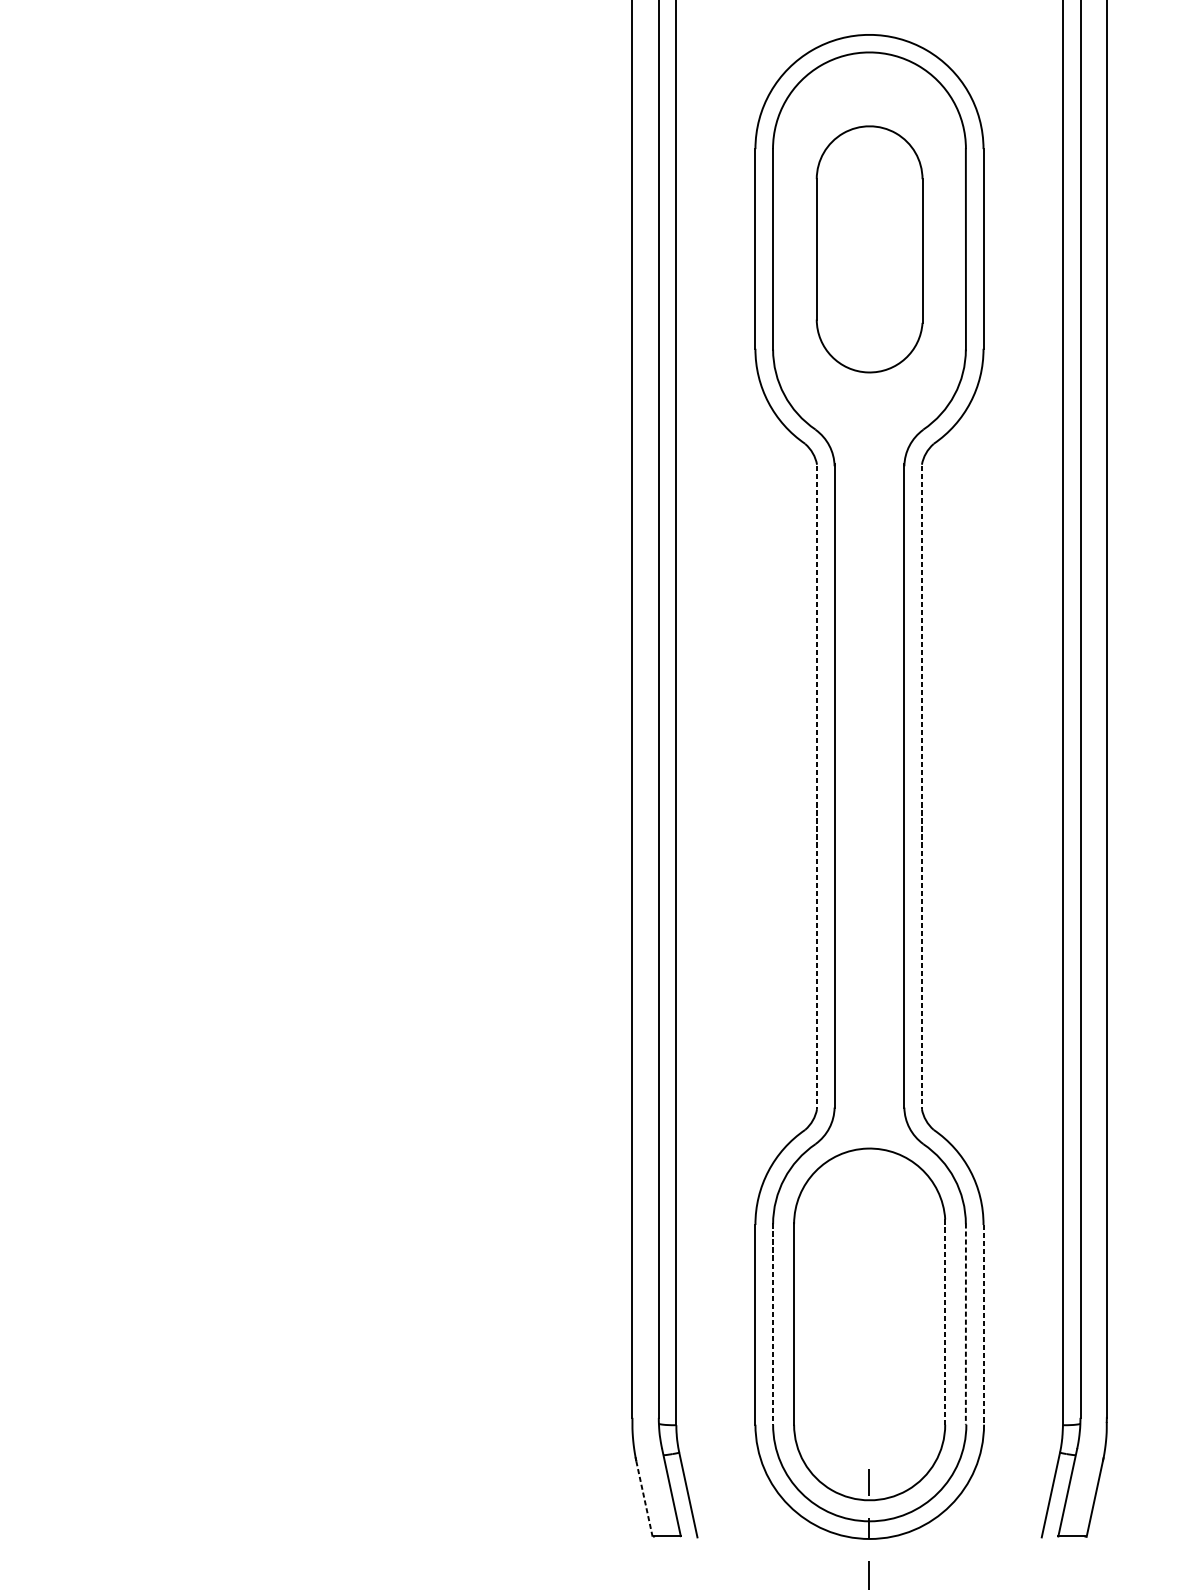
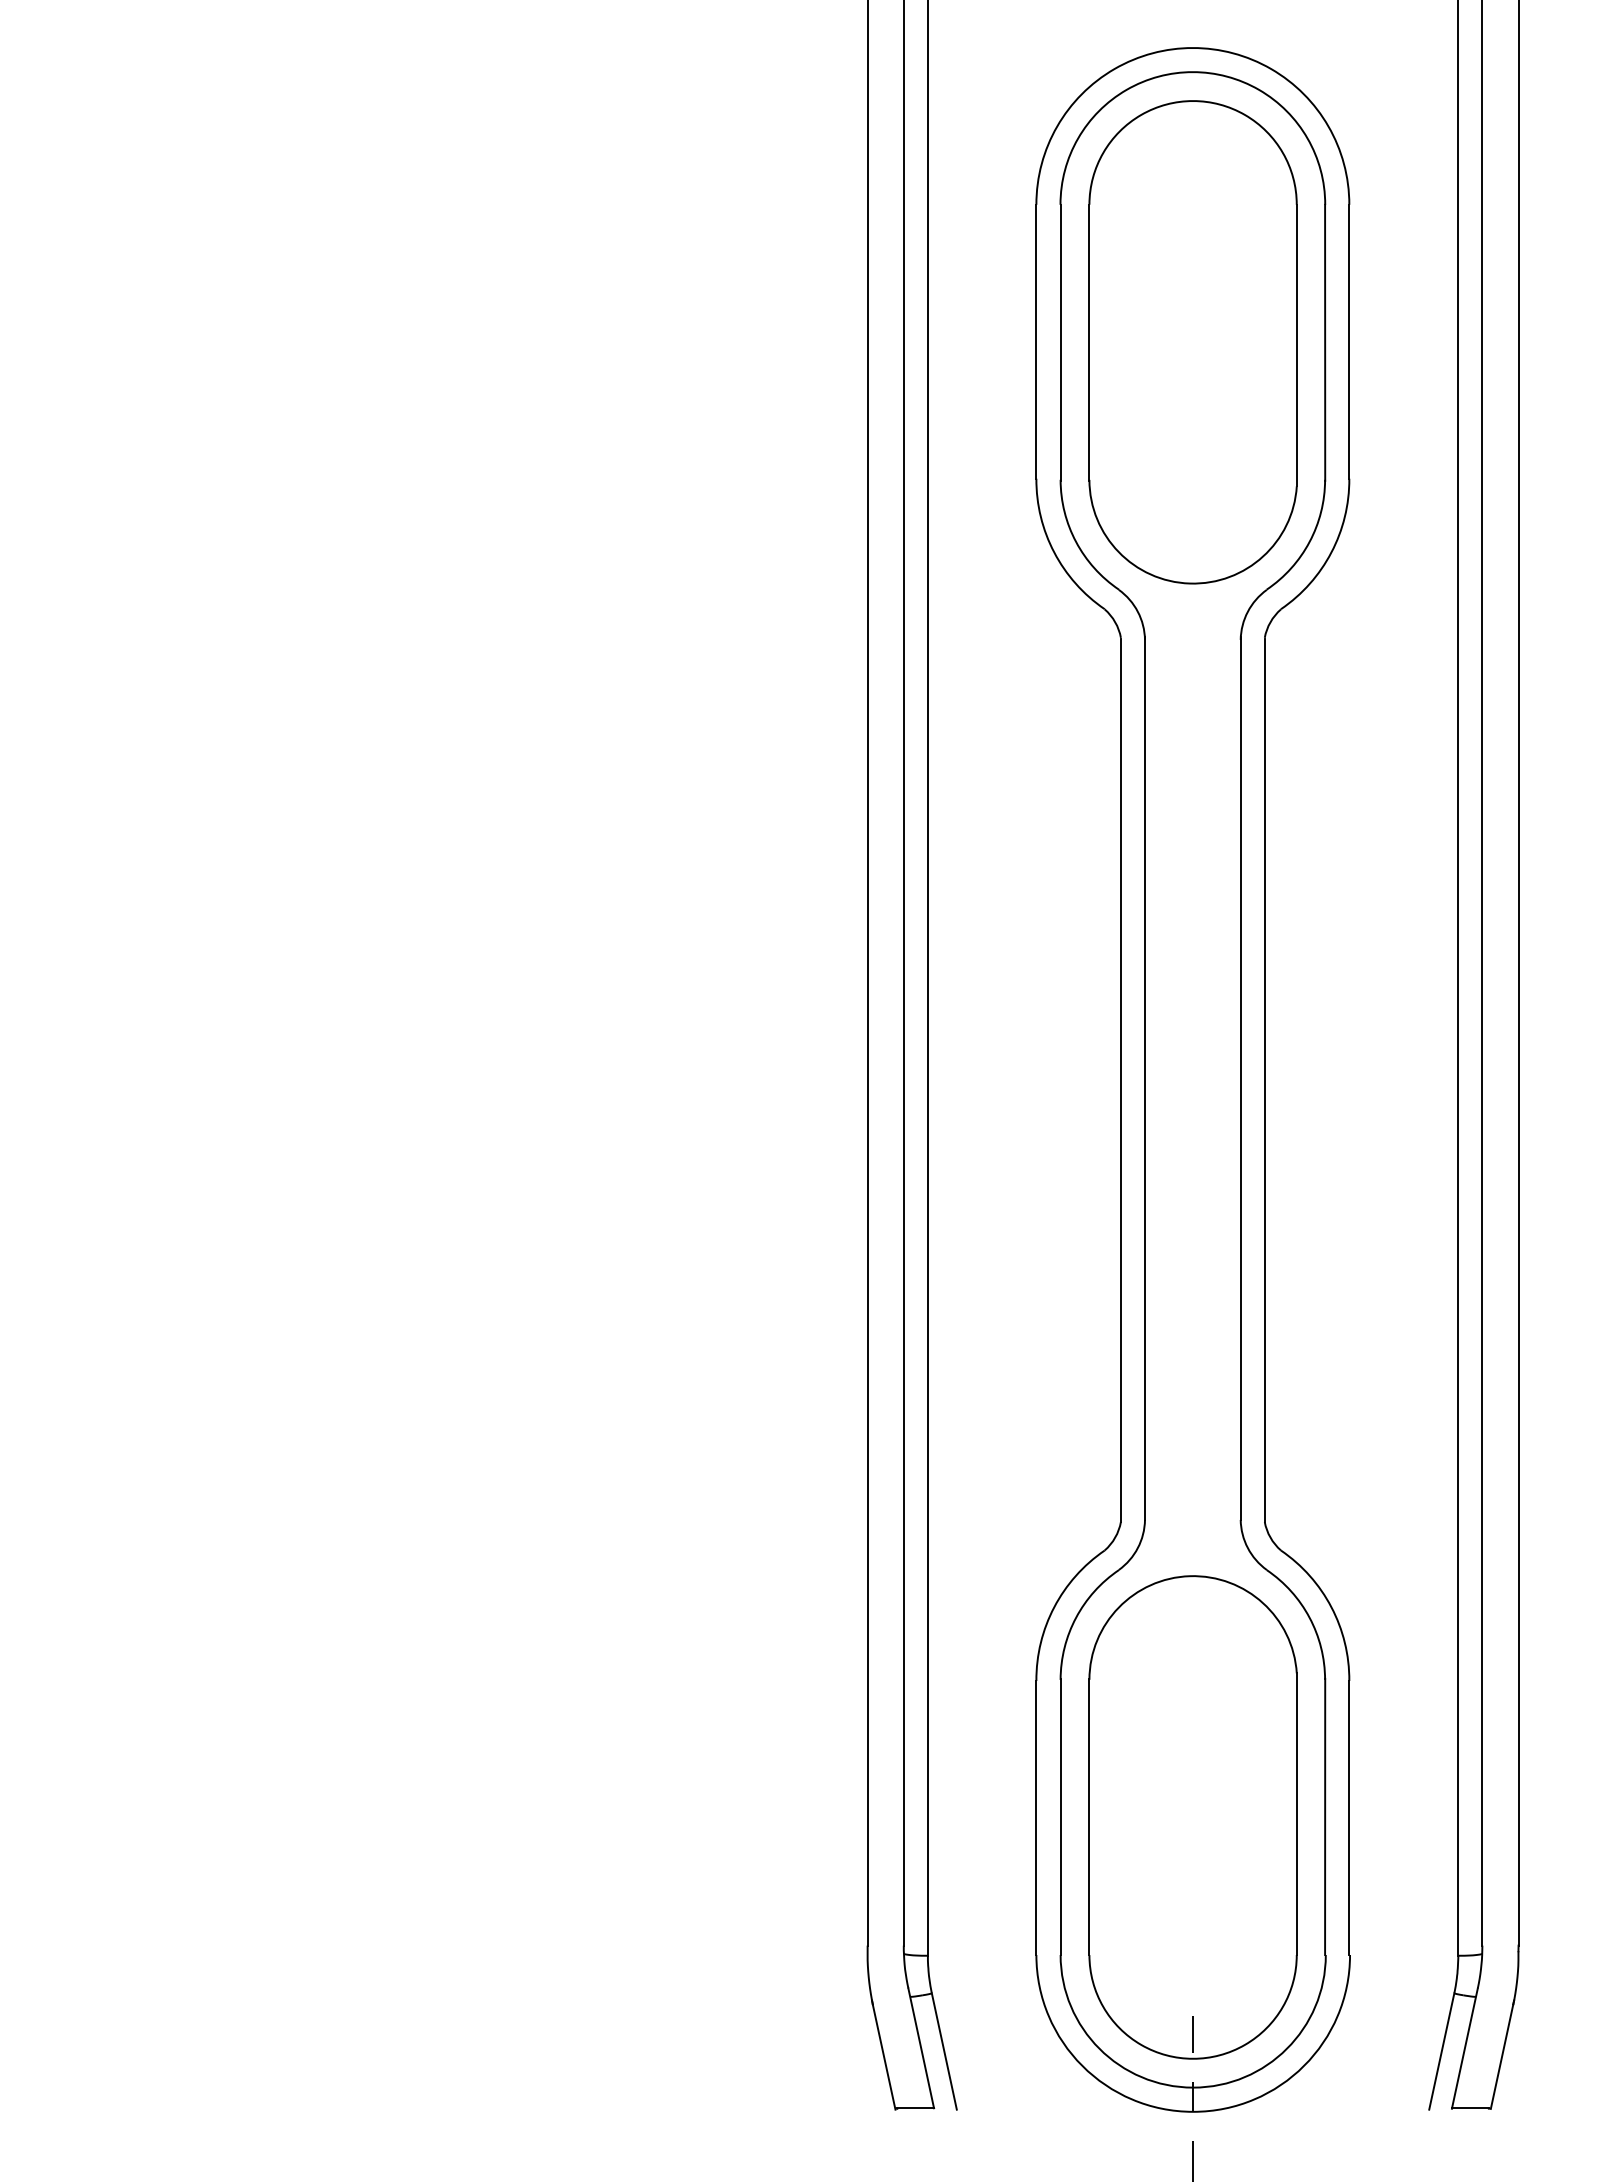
part: (869, 249) -> (1192, 342), size x1.43
line: (817, 788) -> (1121, 1081), dashed -> solid
line: (921, 788) -> (1264, 1081), dashed -> solid
line: (945, 1322) -> (1296, 1814), dashed -> solid
line: (773, 1324) -> (1060, 1817), dashed -> solid
line: (966, 1324) -> (1325, 1817), dashed -> solid
line: (983, 1325) -> (1349, 1818), dashed -> solid
line: (644, 1499) -> (884, 2057), dashed -> solid

